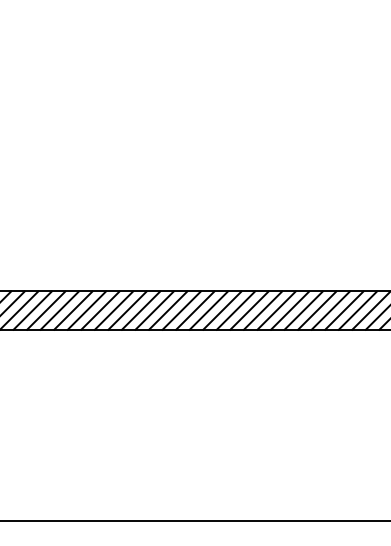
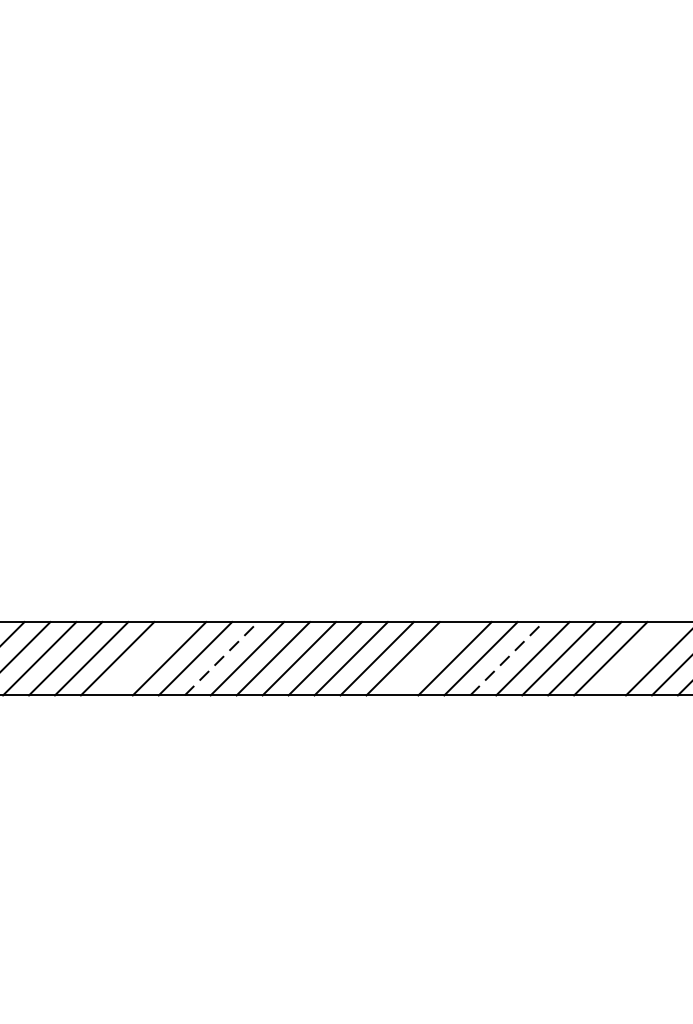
line: (46, 310) -> (144, 658), removed
line: (87, 310) -> (222, 658), solid -> dashed
line: (195, 310) -> (429, 658), removed
line: (236, 310) -> (508, 658), solid -> dashed
line: (303, 310) -> (636, 658), removed

